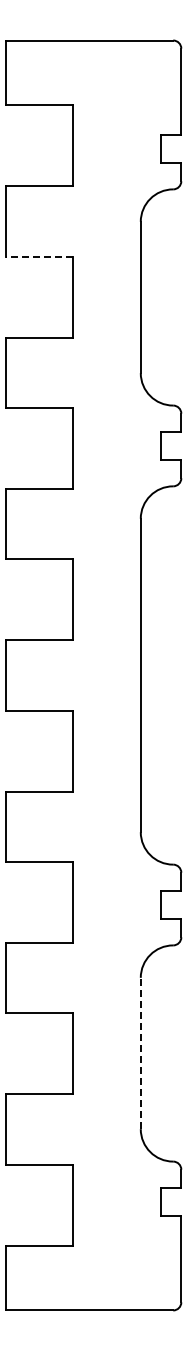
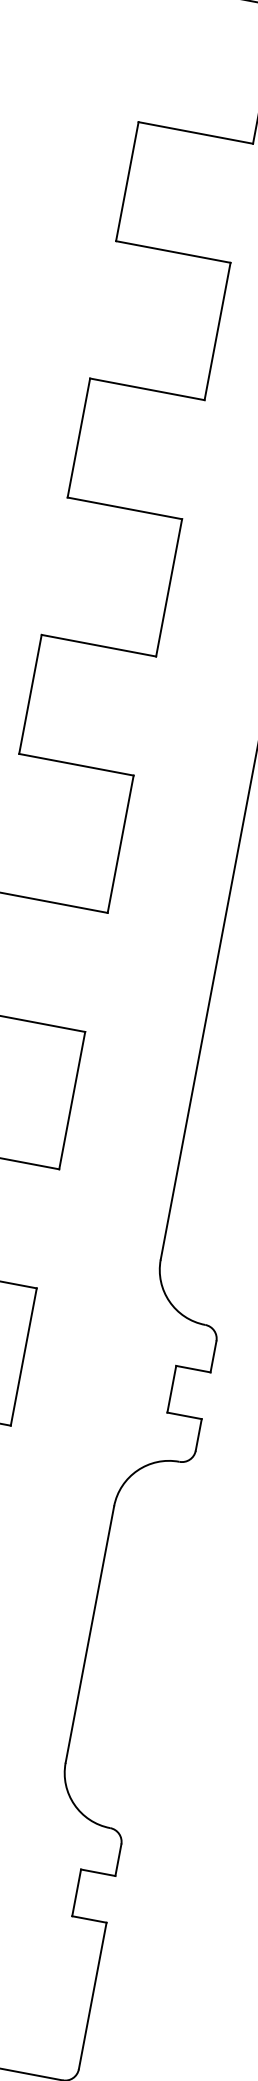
line: (39, 256) -> (173, 251), dashed -> solid
line: (140, 1053) -> (89, 1634), dashed -> solid

